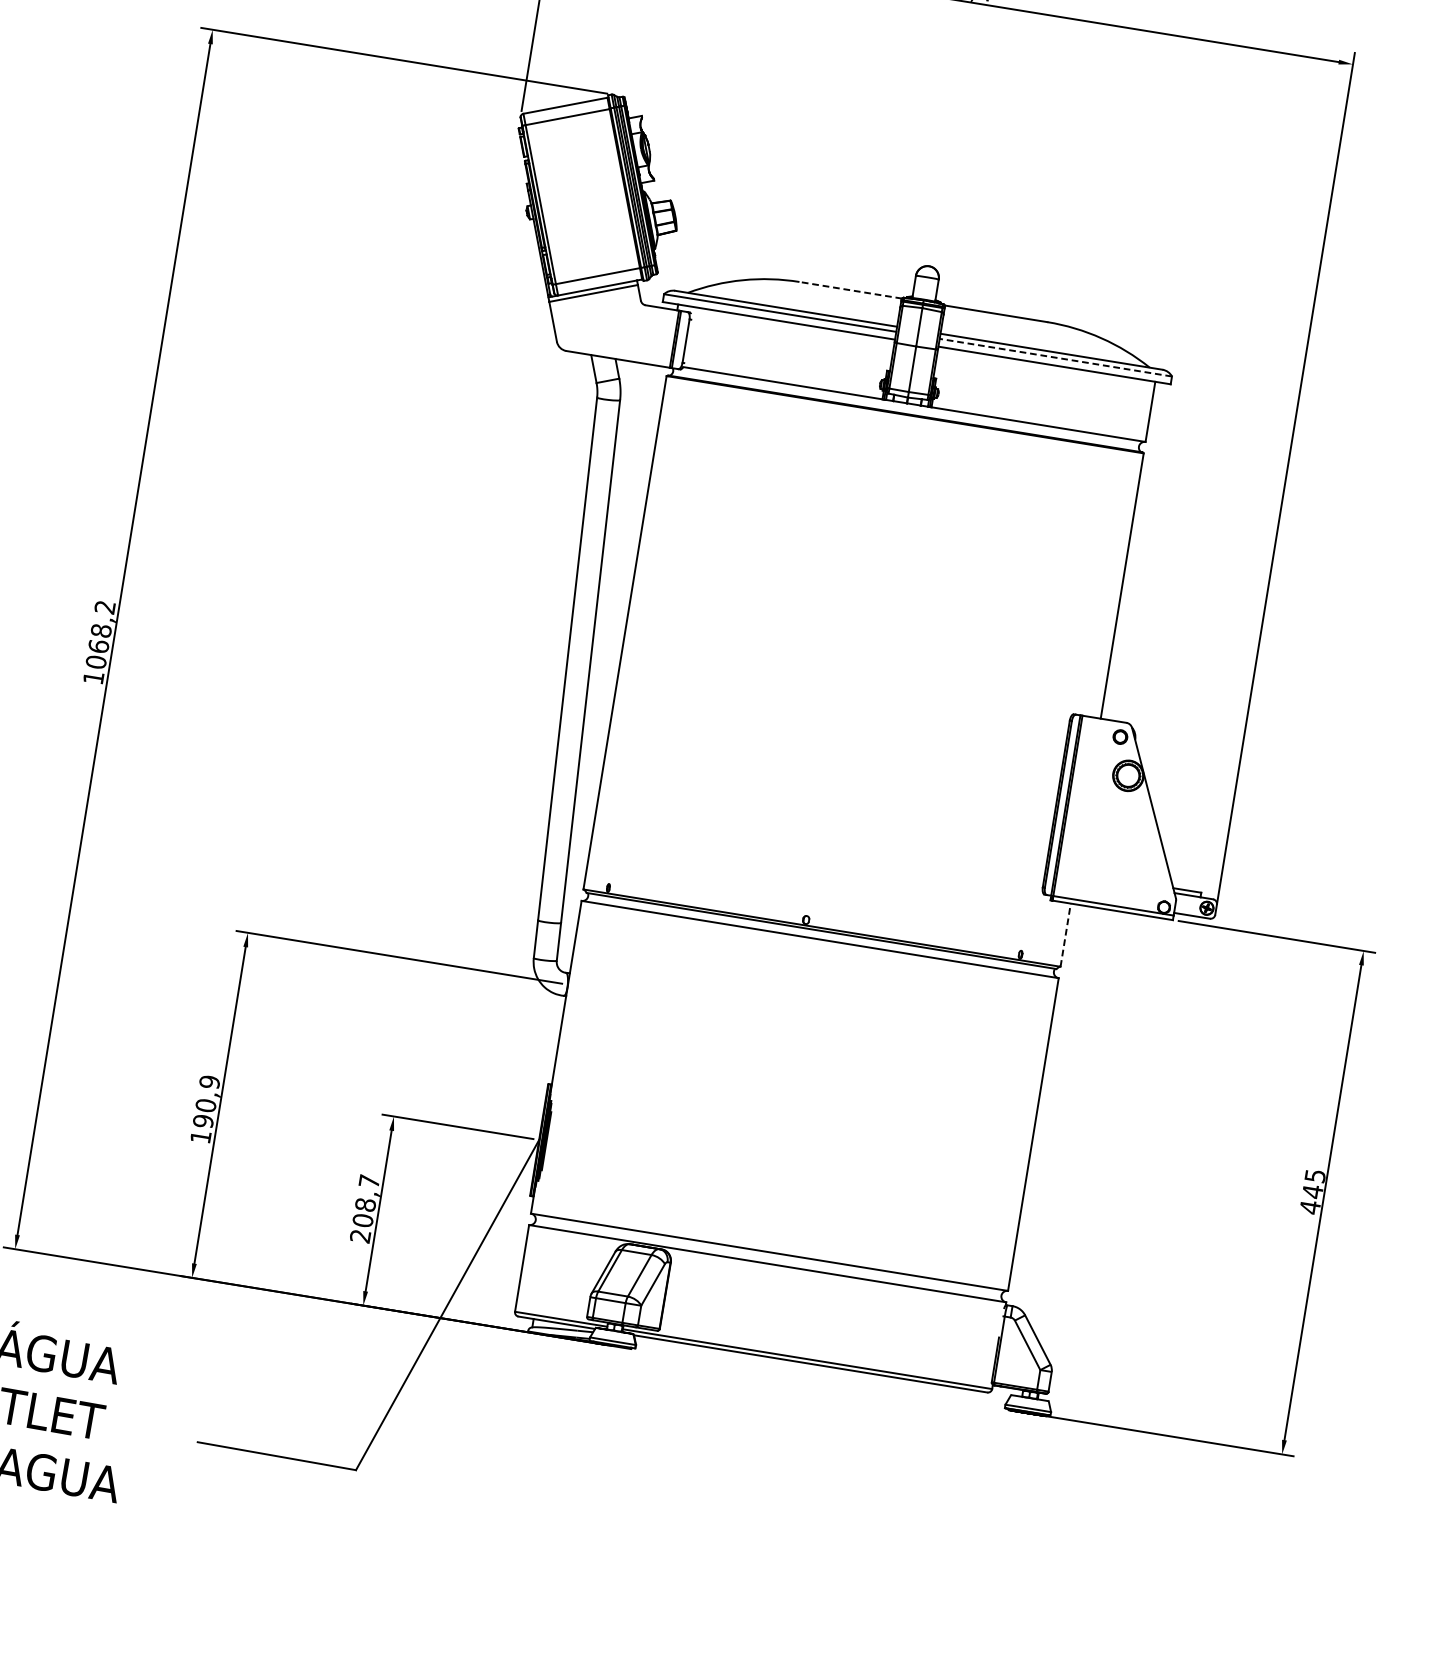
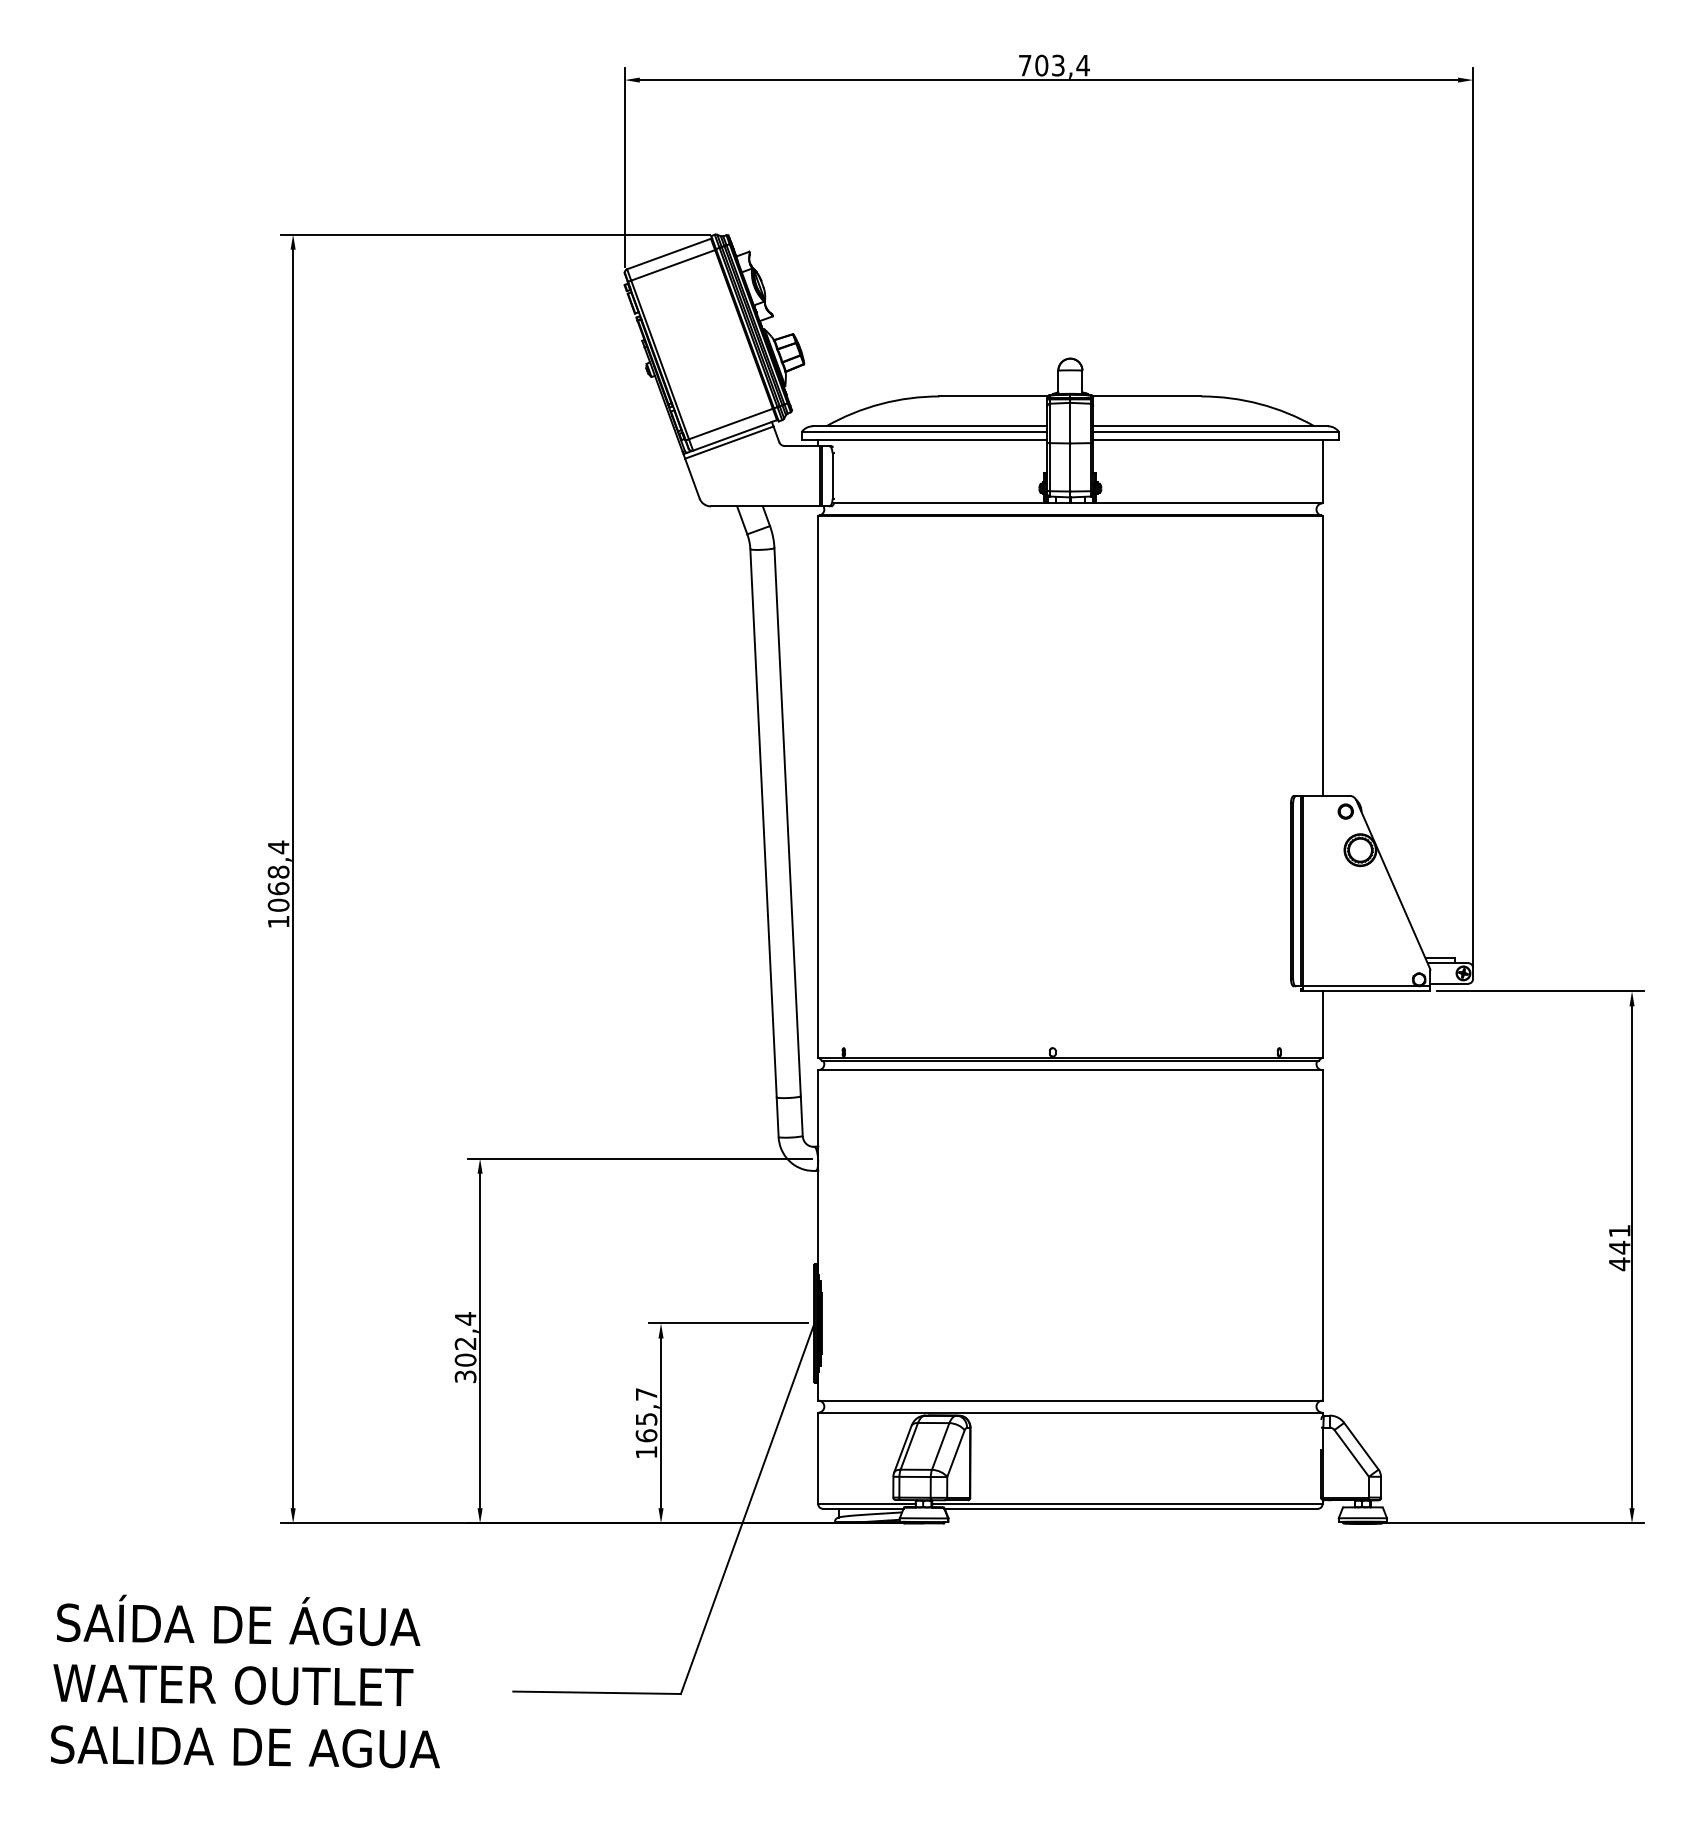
line: (850, 290) -> (993, 396), dashed -> solid
line: (1056, 357) -> (1216, 431), dashed -> solid
text: (104, 607) -> (278, 847), 1068,2 -> 1068,4
line: (1065, 934) -> (1322, 1024), dashed -> solid
text: (205, 1109) -> (465, 1347), 190,9 -> 302,4
text: (1315, 1176) -> (1619, 1231), 445 -> 441
text: (363, 1220) -> (646, 1435), 208,7 -> 165,7

